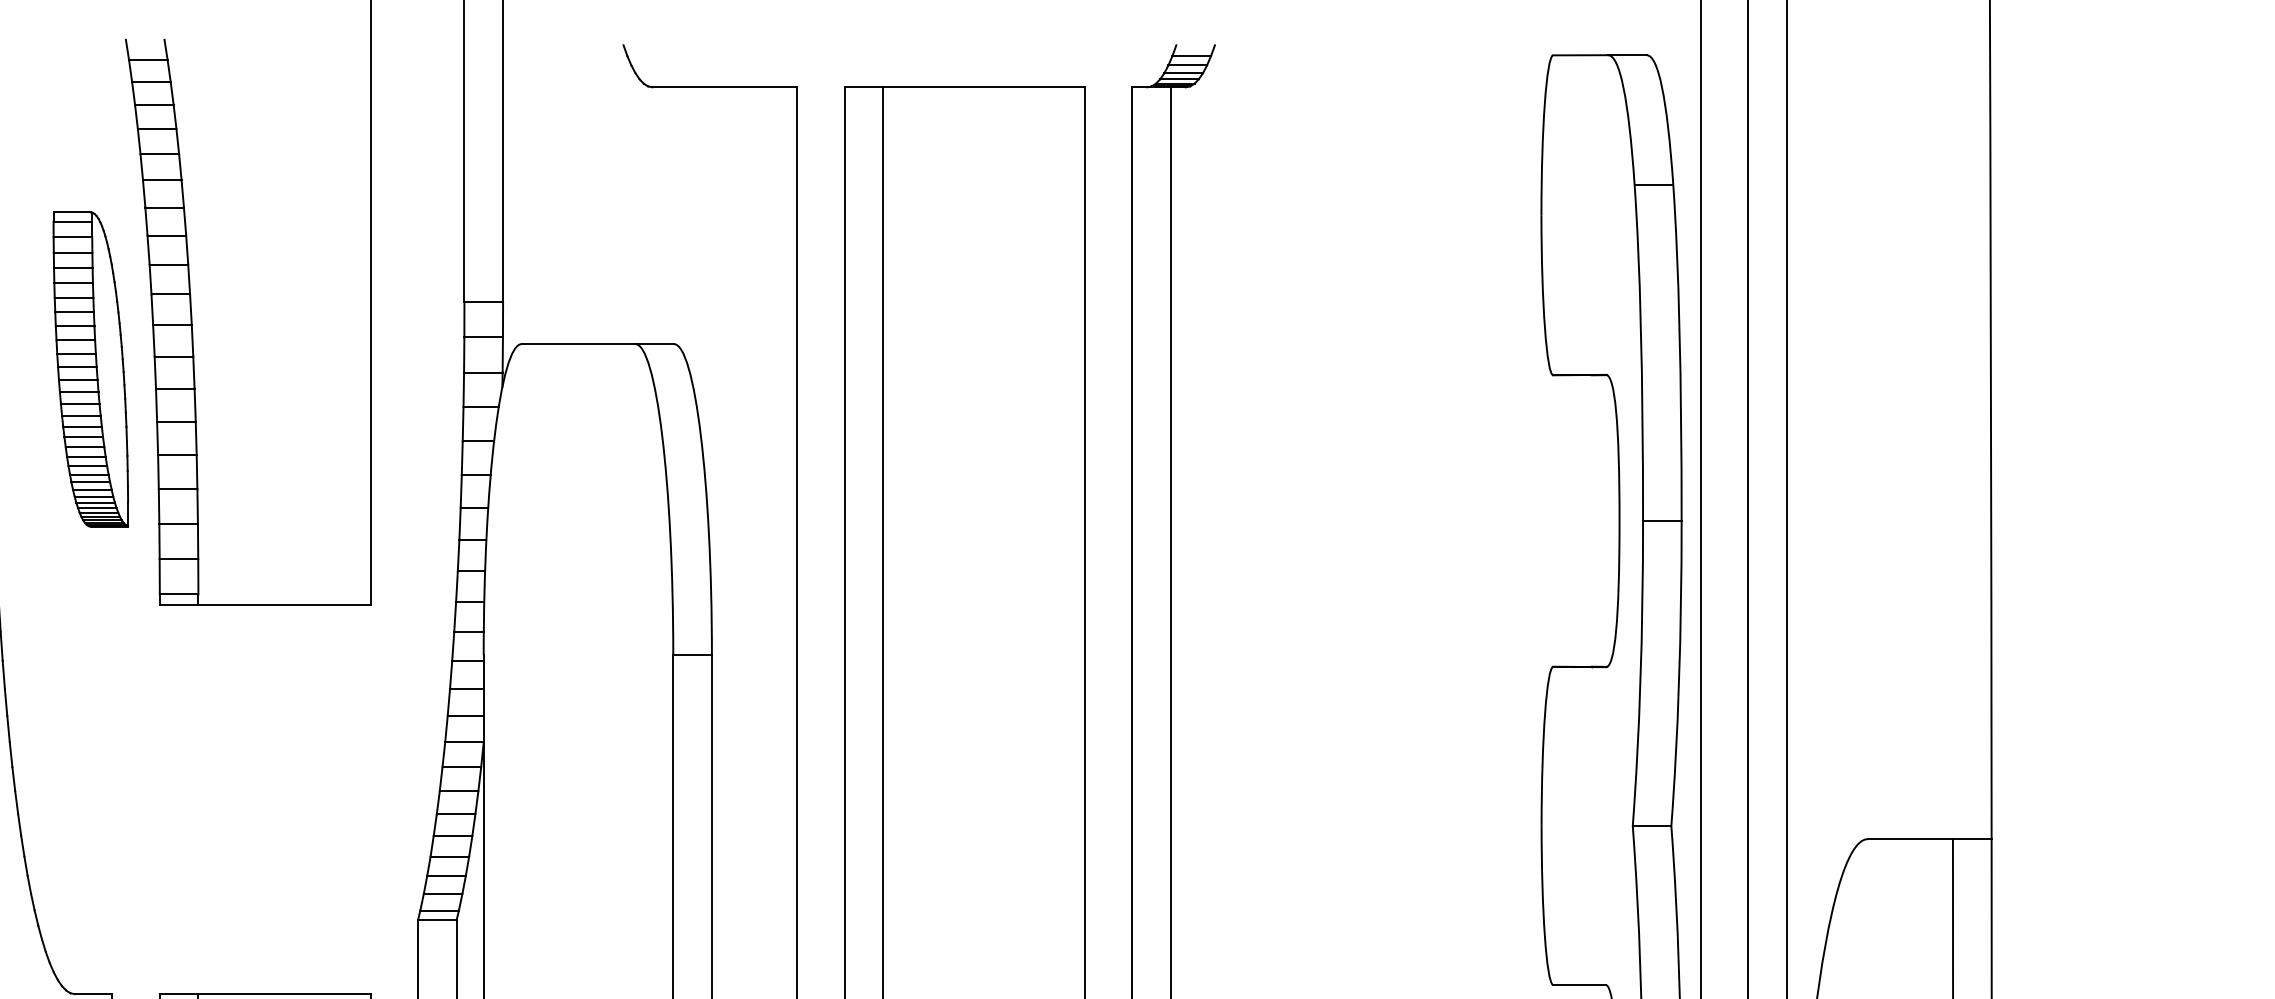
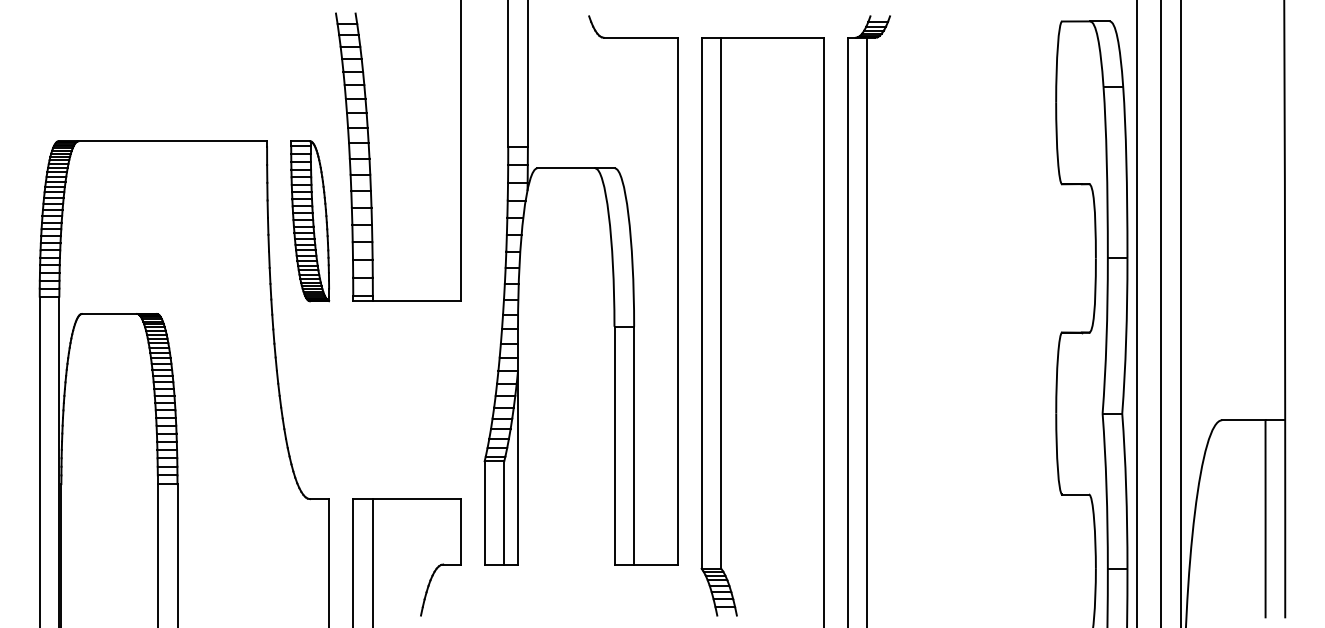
part: (91, 369) -> (310, 221), moved

